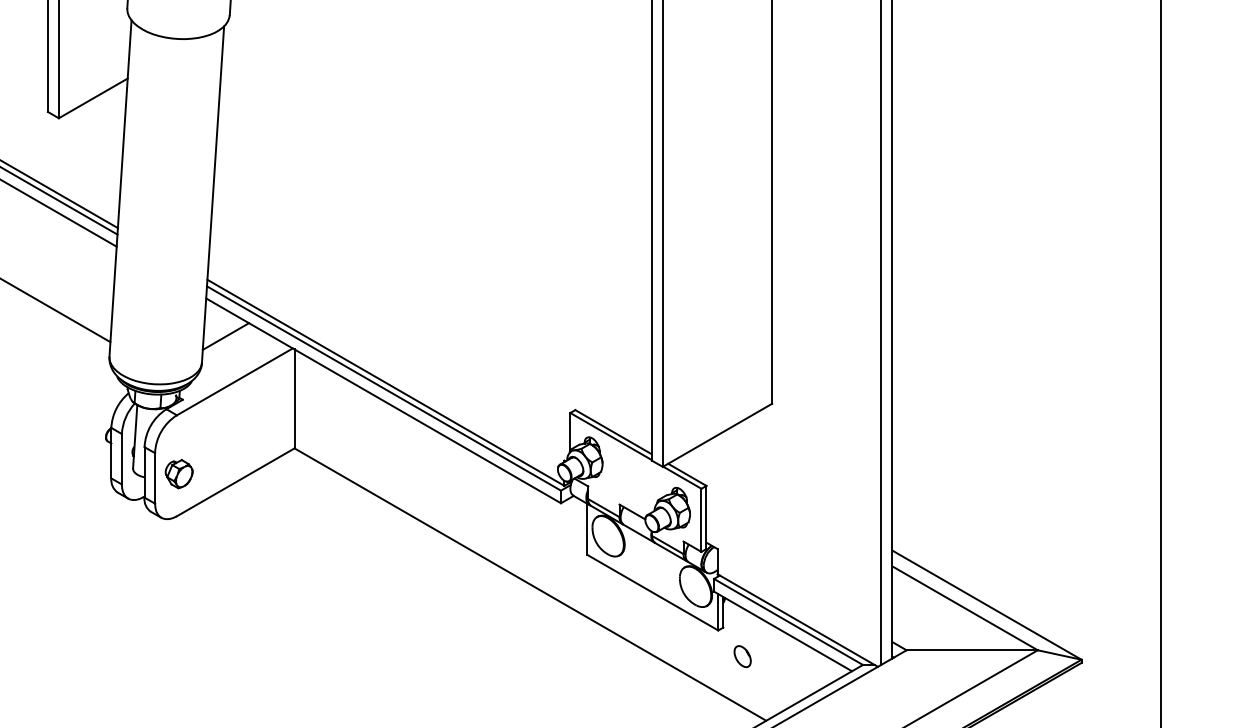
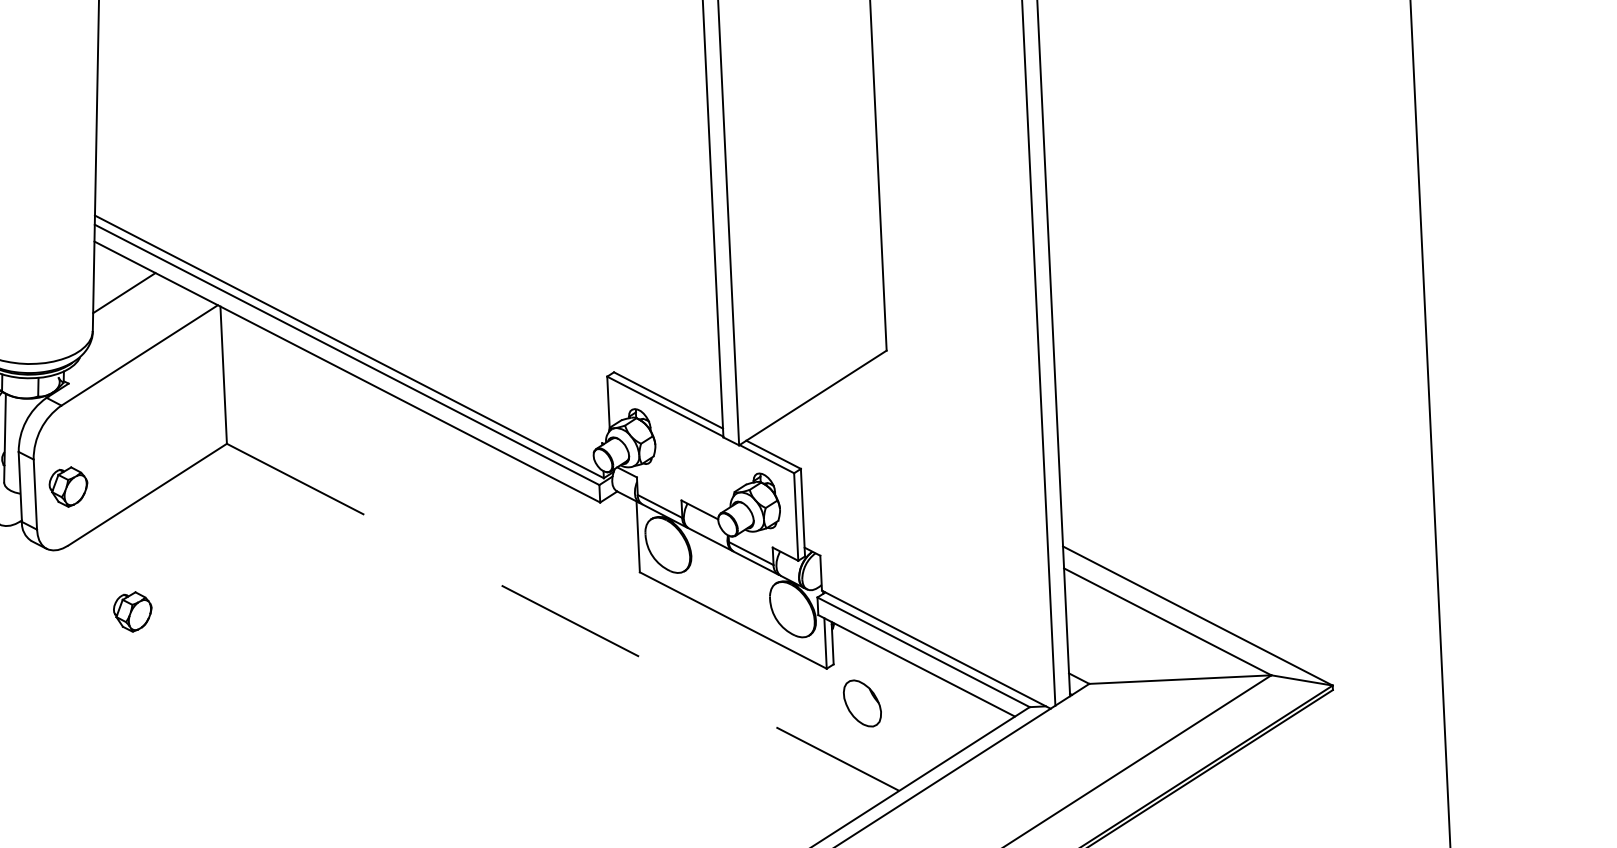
part: (220, 566) -> (131, 612), added
line: (530, 584) -> (563, 617), solid -> dashed
part: (742, 656) -> (862, 703), size x1.6

